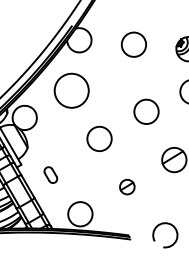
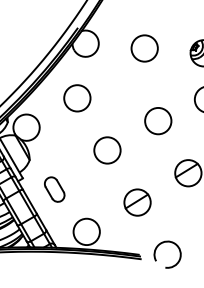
circle: (71, 90) -> (77, 98), size x0.71
part: (50, 175) -> (54, 189), size x1.43
part: (127, 187) -> (137, 202), size x1.67
arc: (159, 225) -> (161, 244), moved

